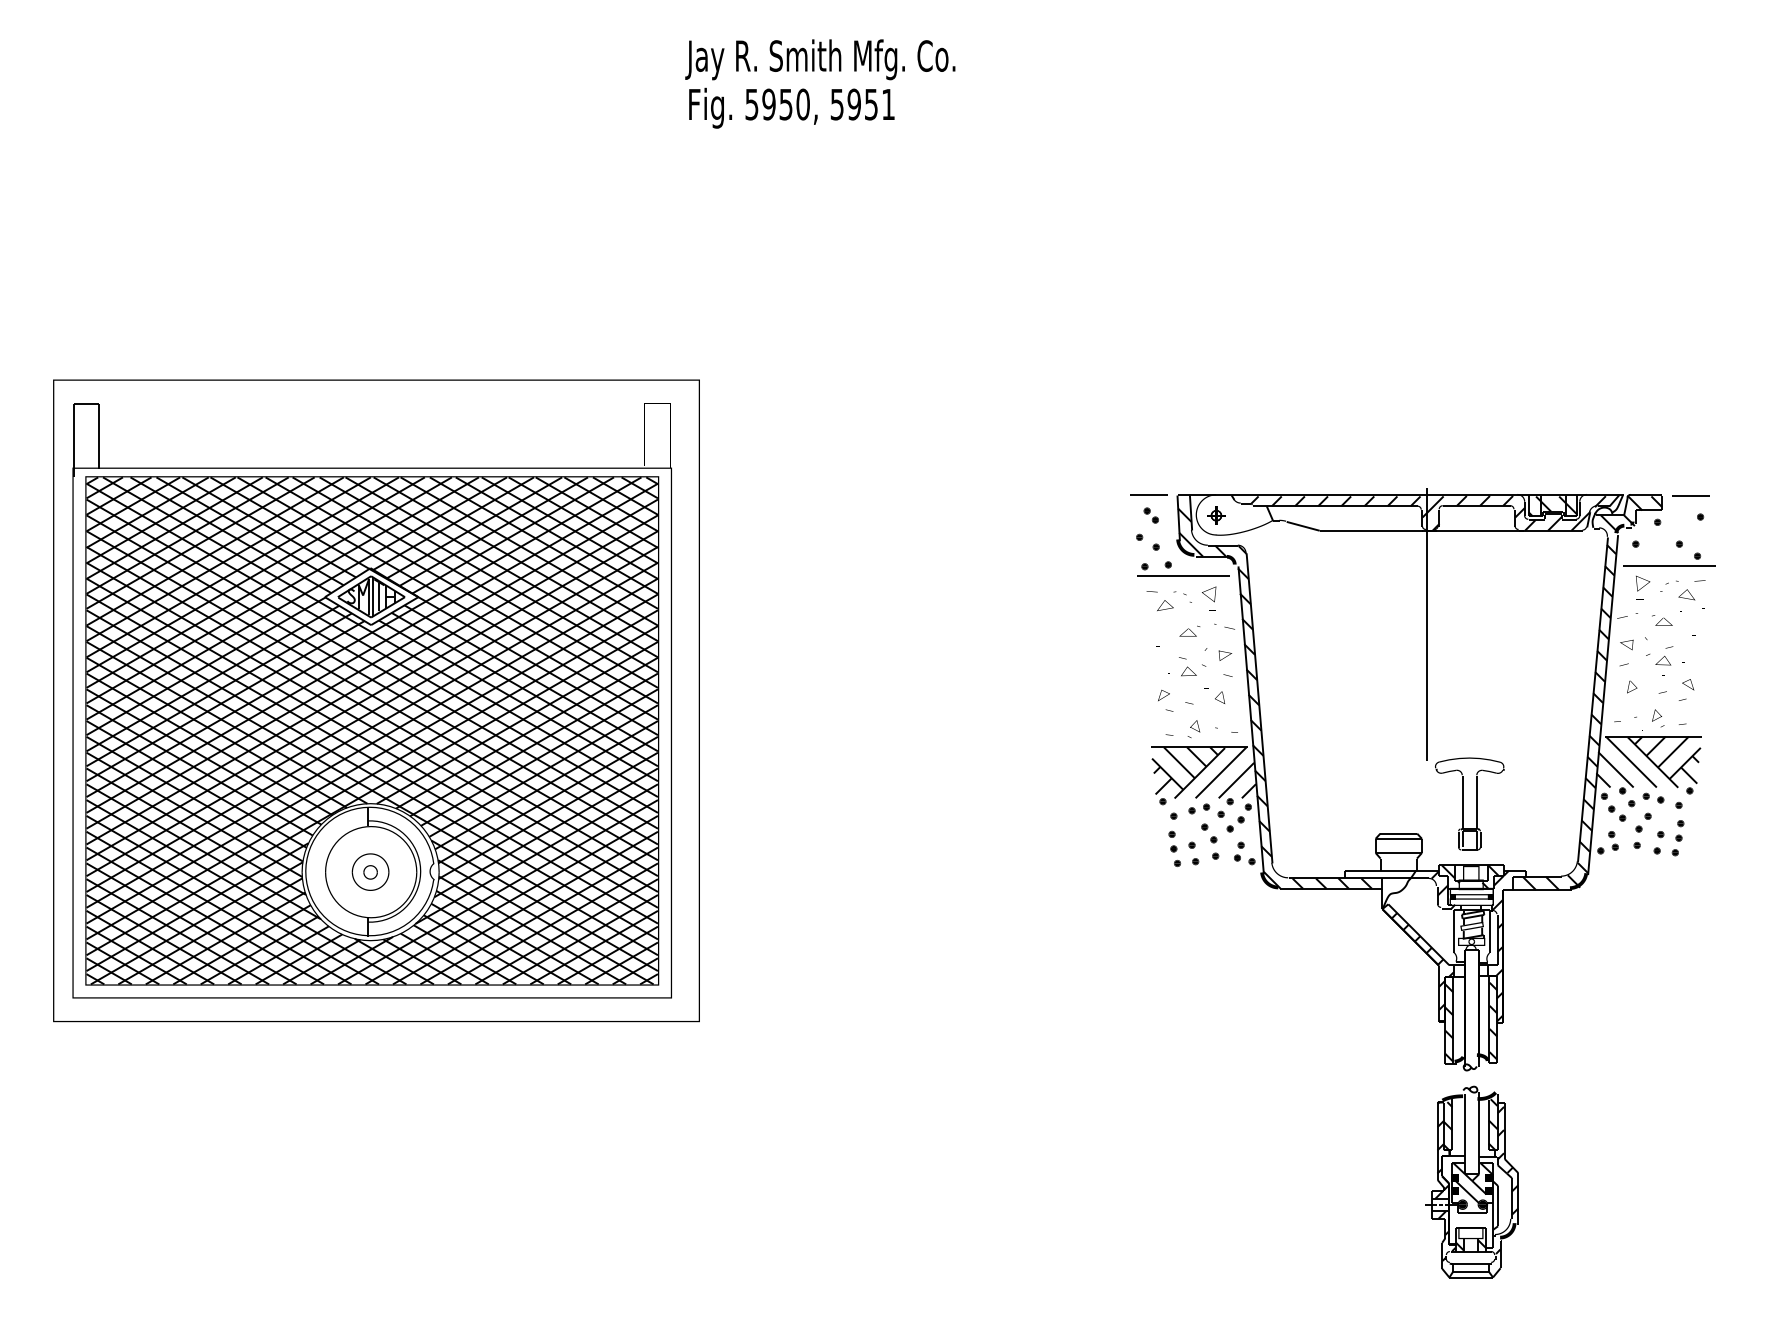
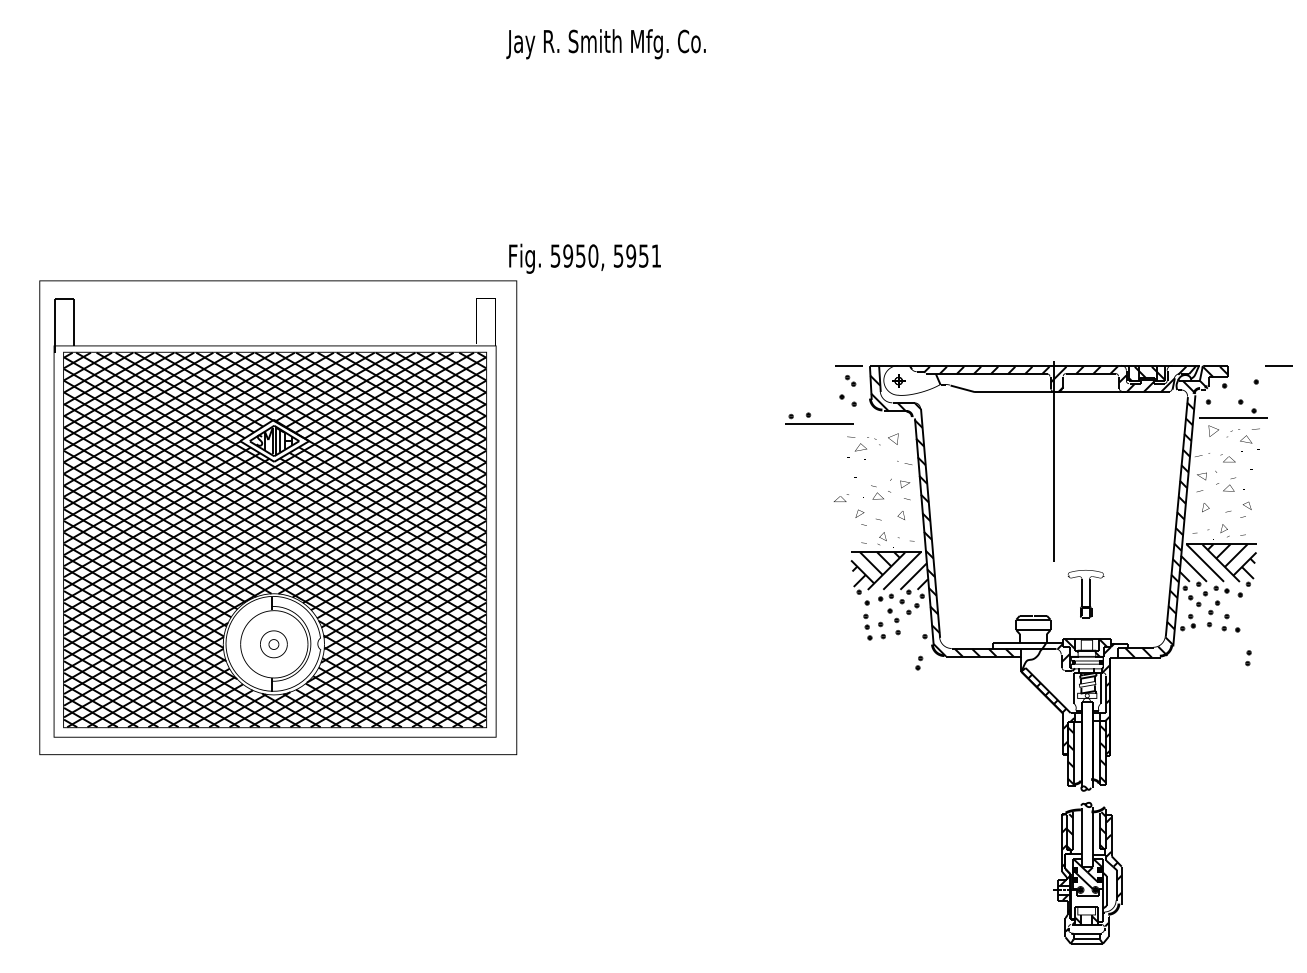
text: (791, 107) -> (584, 258), moved
line: (1690, 495) -> (1279, 366), moved
part: (1183, 575) -> (819, 422), moved
part: (1189, 630) -> (841, 497), moved
part: (1469, 803) -> (1085, 593), size x0.7
part: (1679, 830) -> (1248, 657), moved
part: (1239, 851) -> (919, 663), moved

